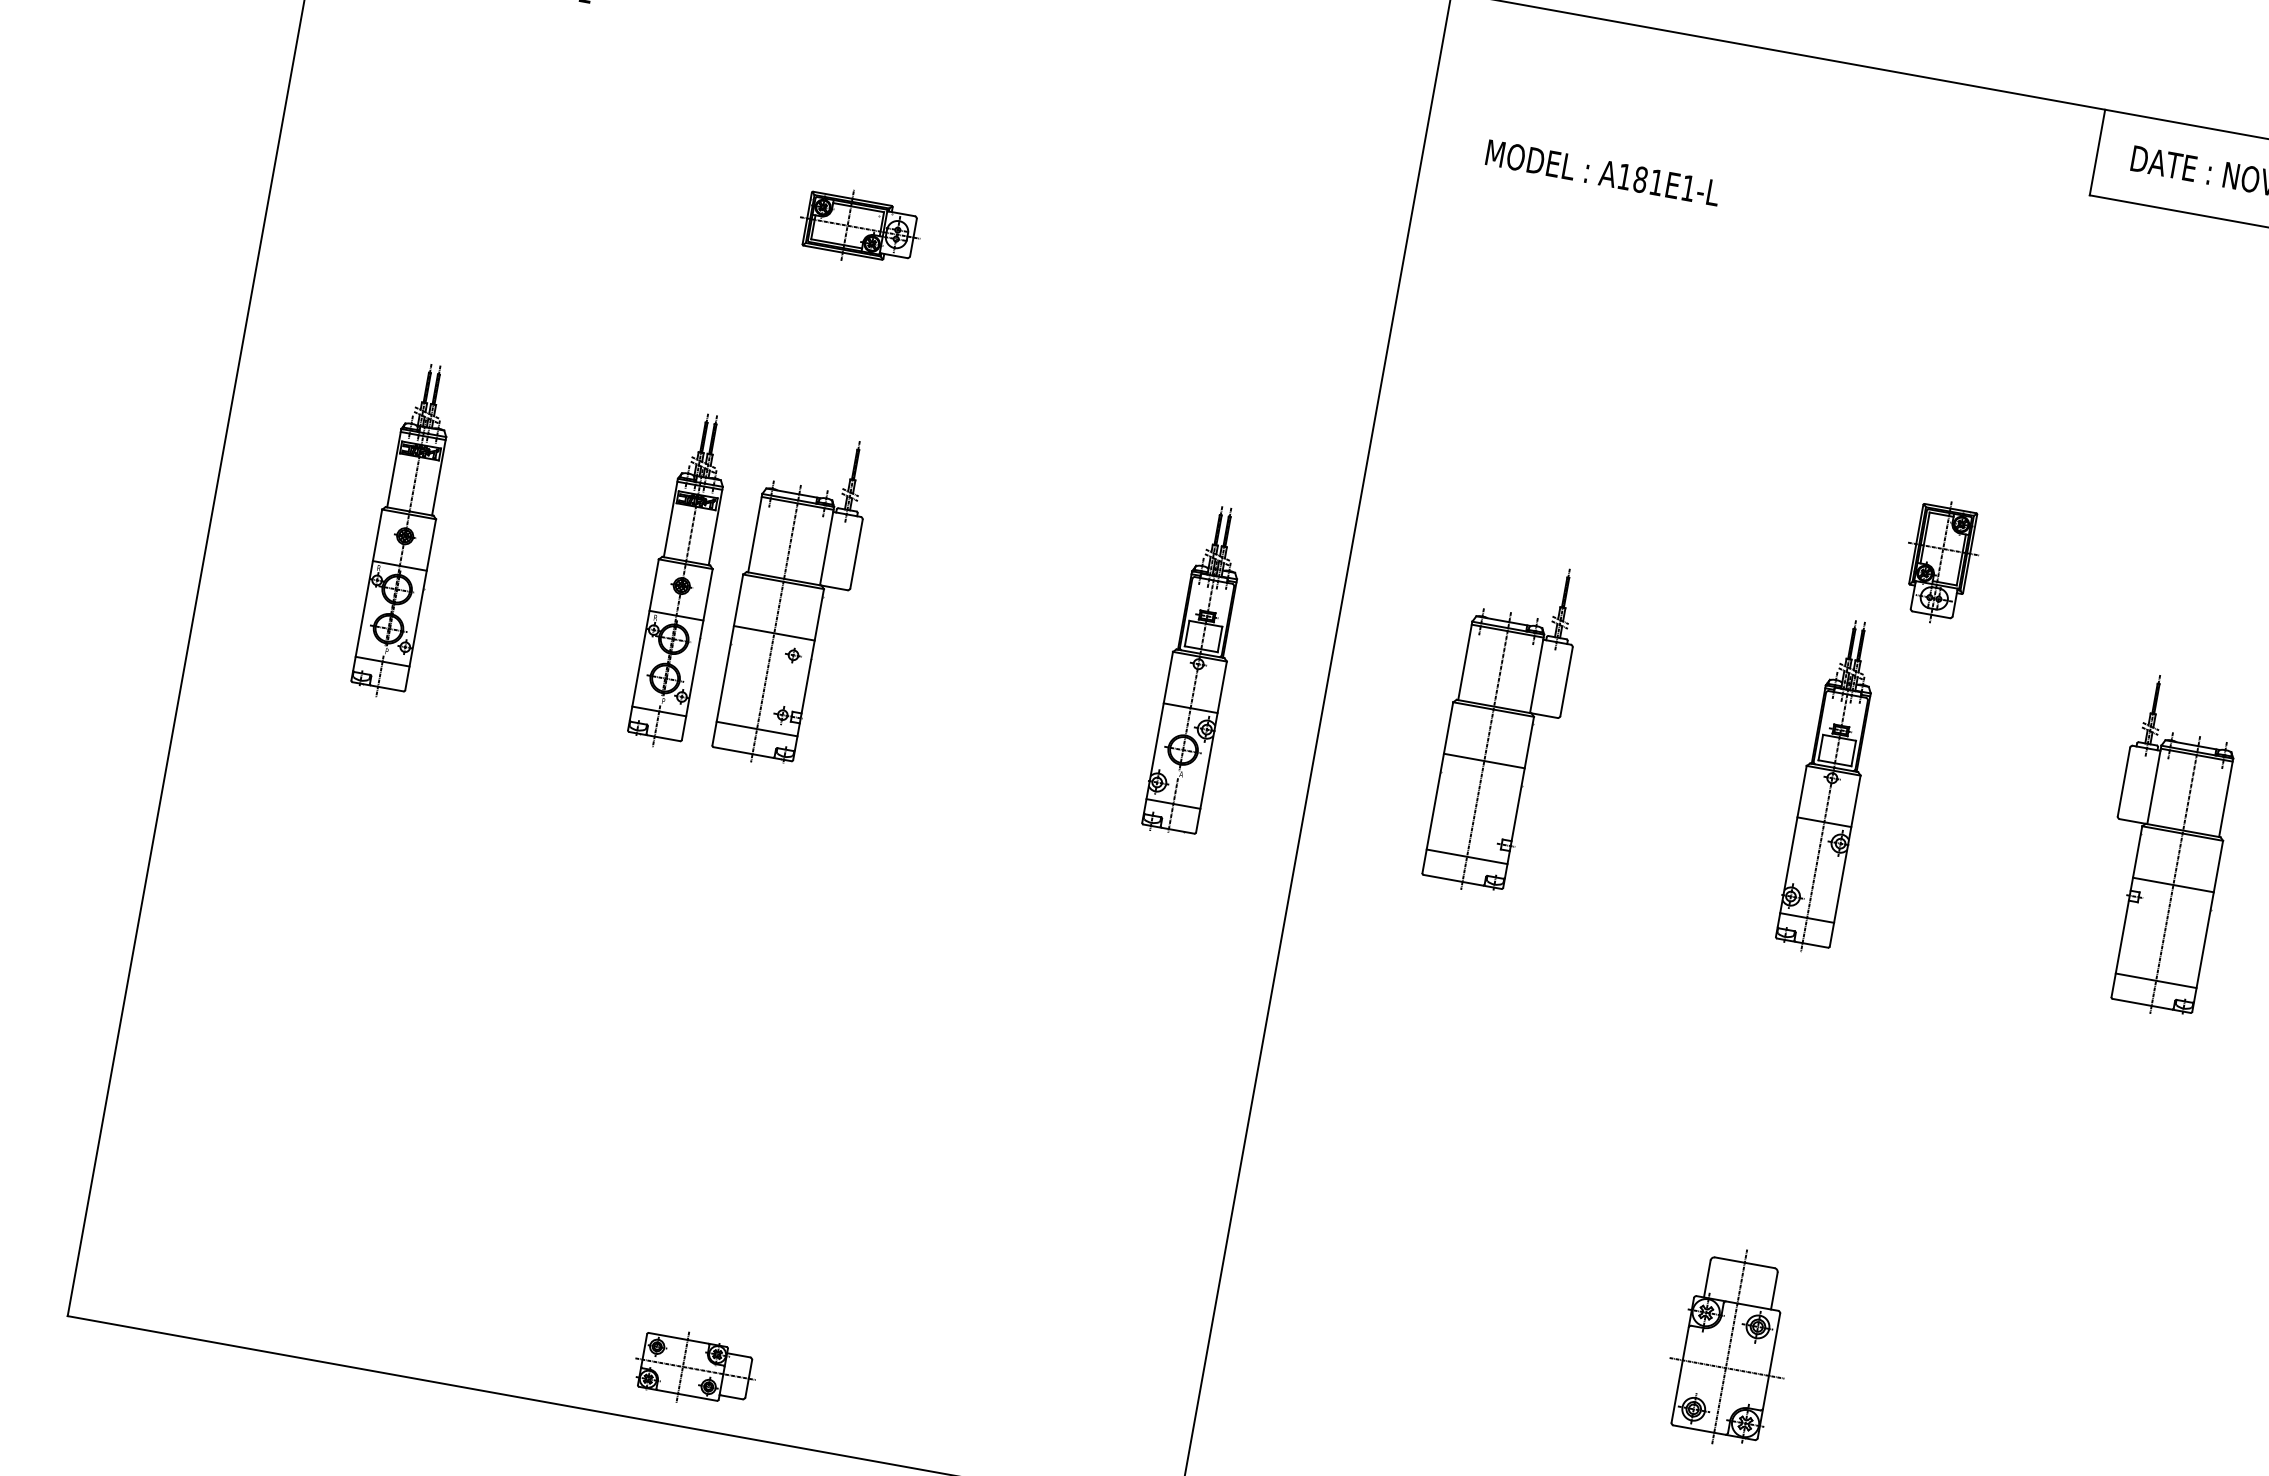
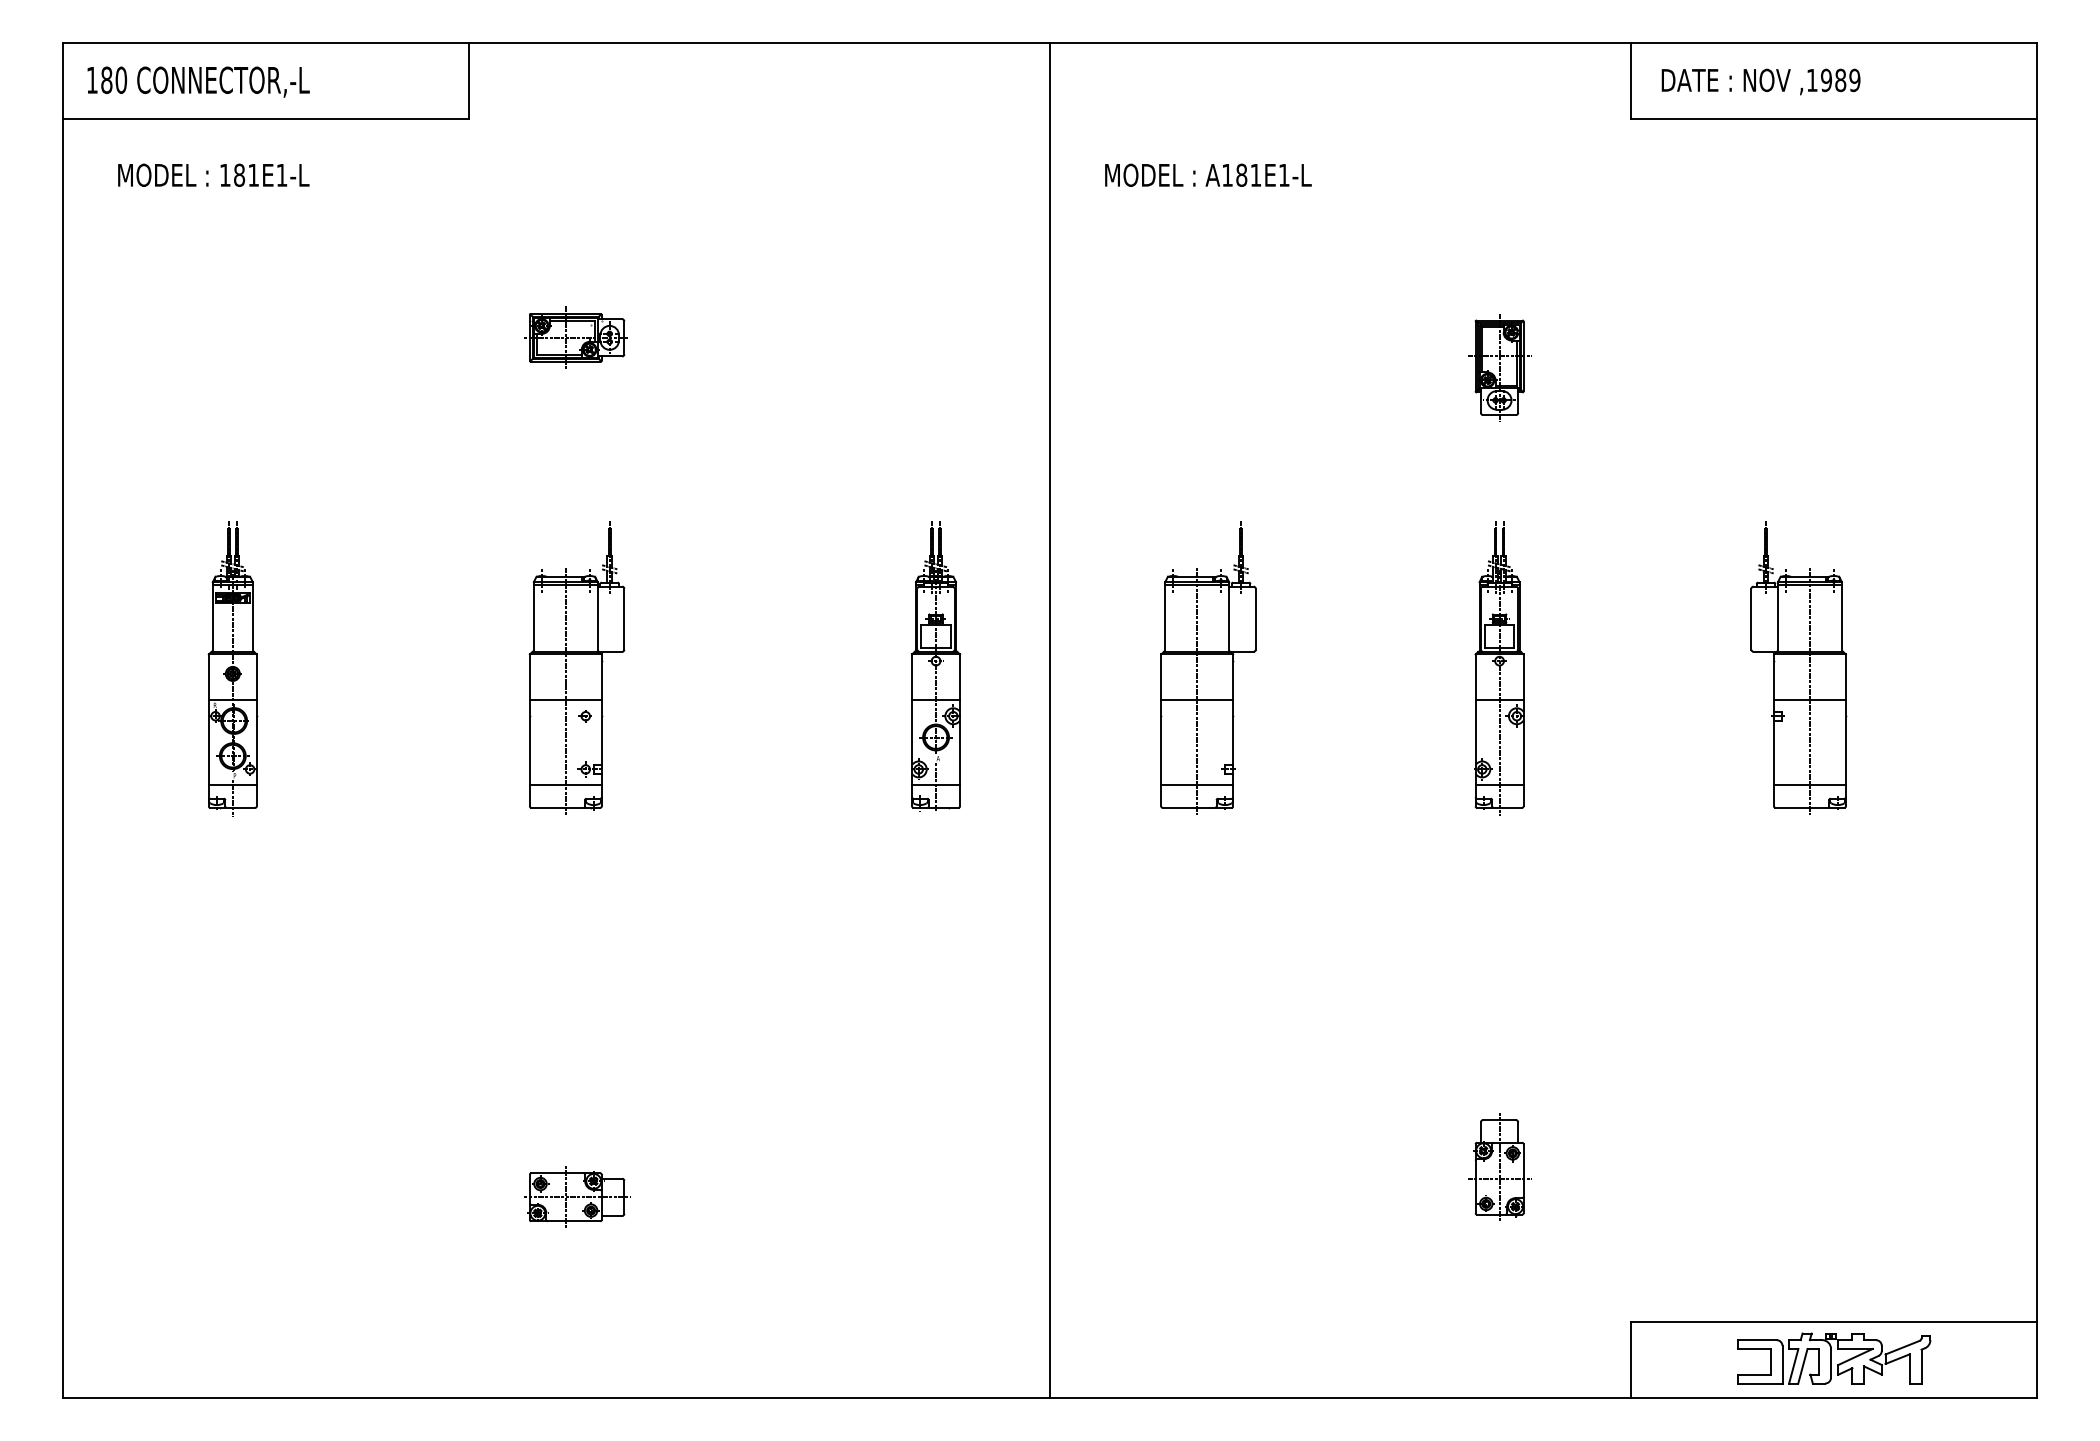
part: (1940, 561) -> (1499, 367), moved
part: (682, 579) -> (478, 668), removed
part: (1729, 1346) -> (1499, 1166), size x0.62
part: (696, 1368) -> (577, 1196), moved

